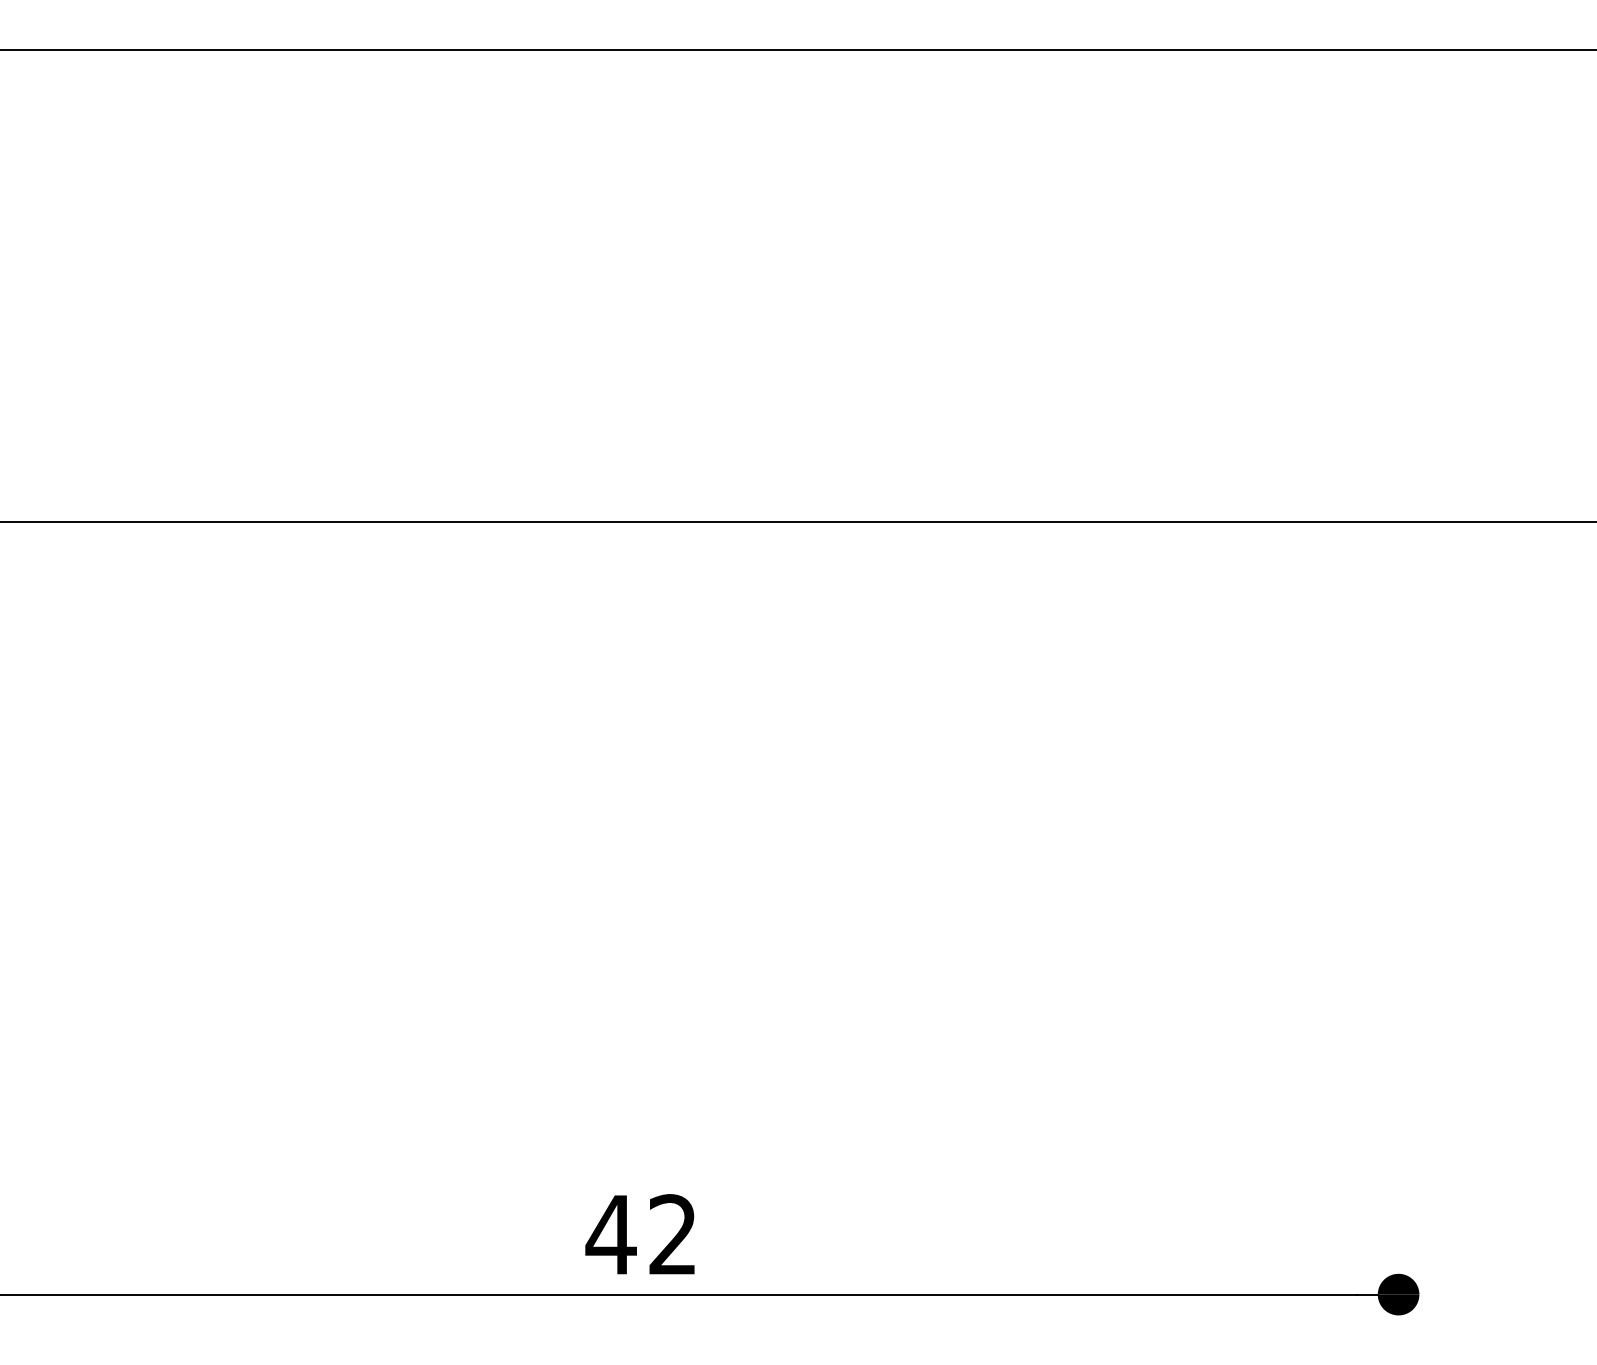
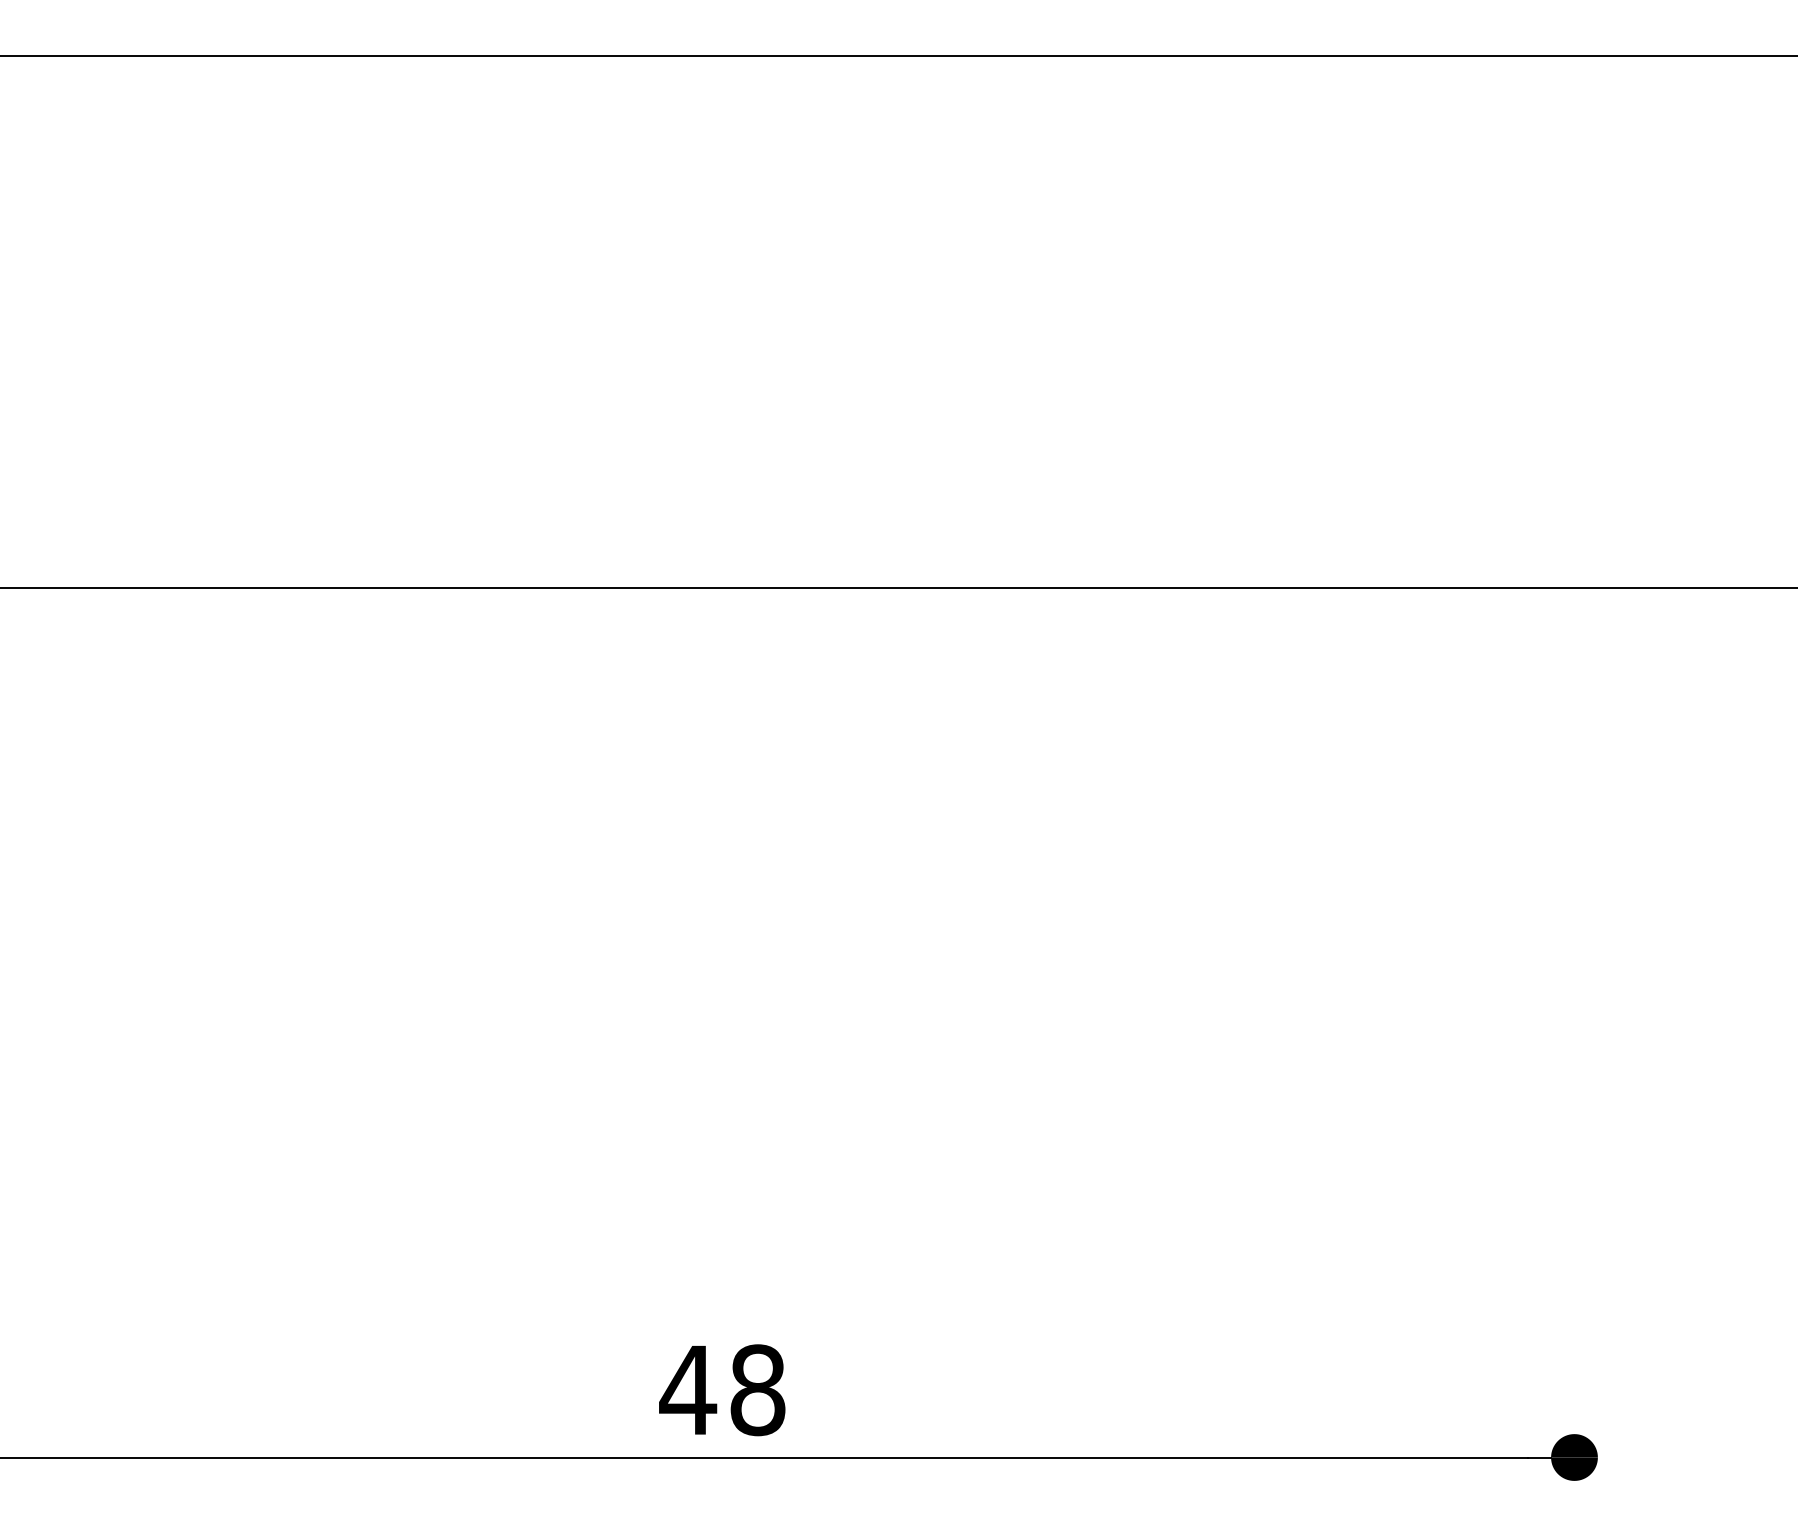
text: (672, 1235) -> (757, 1390), 42 -> 48

